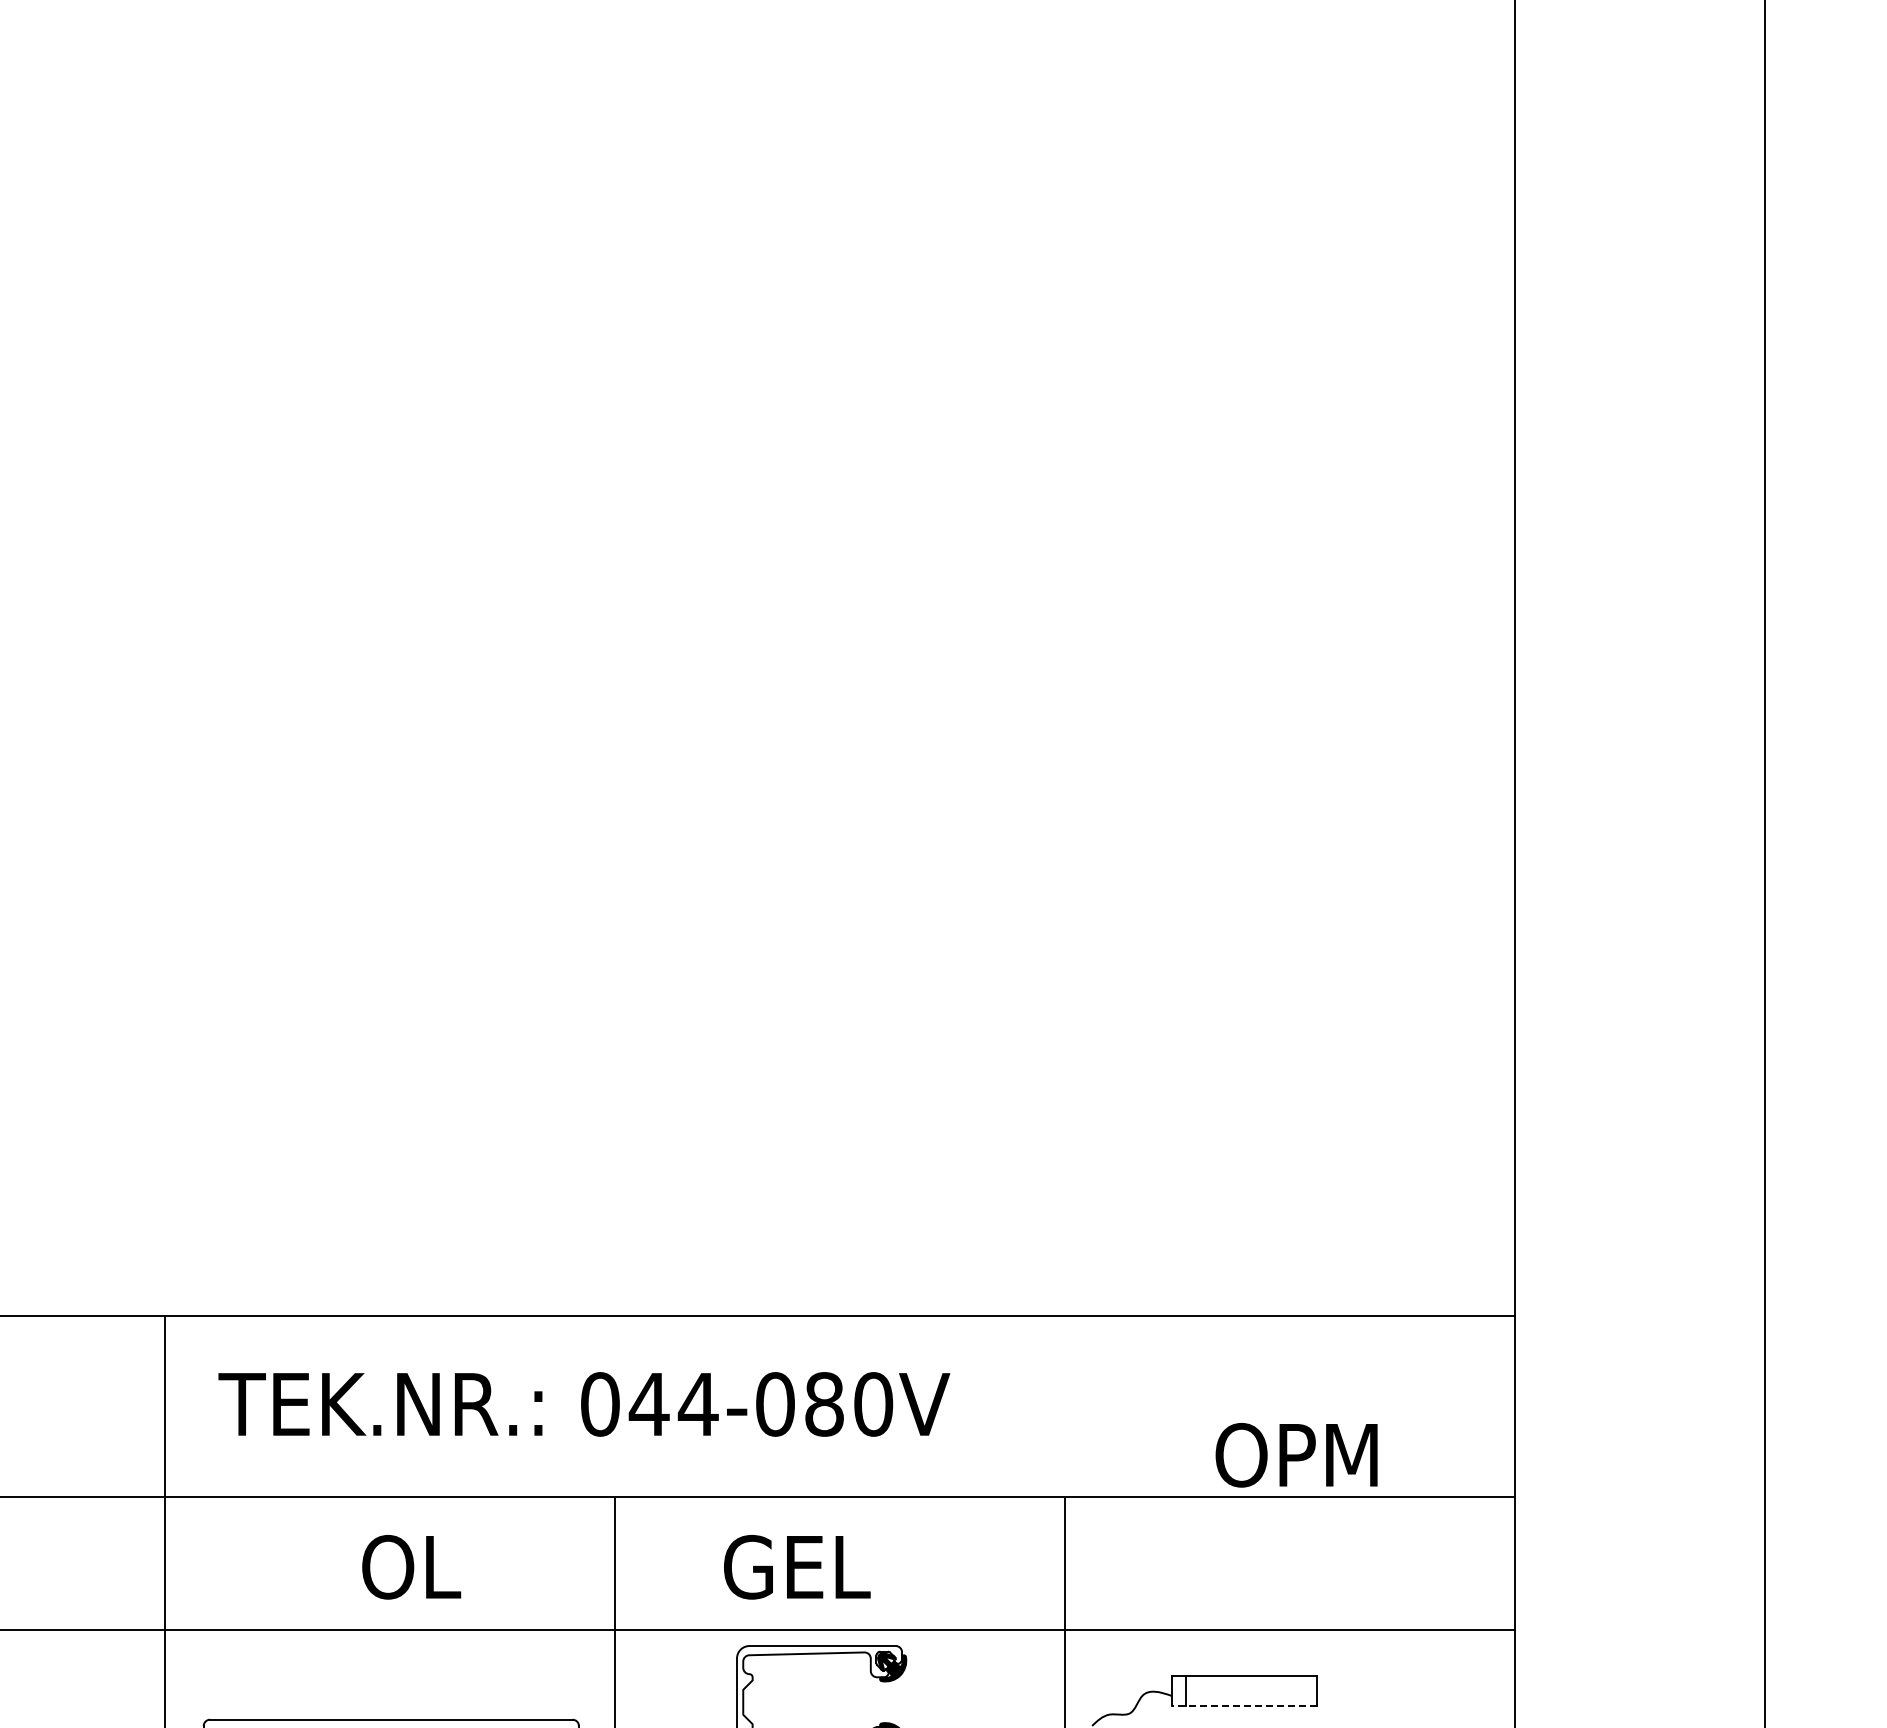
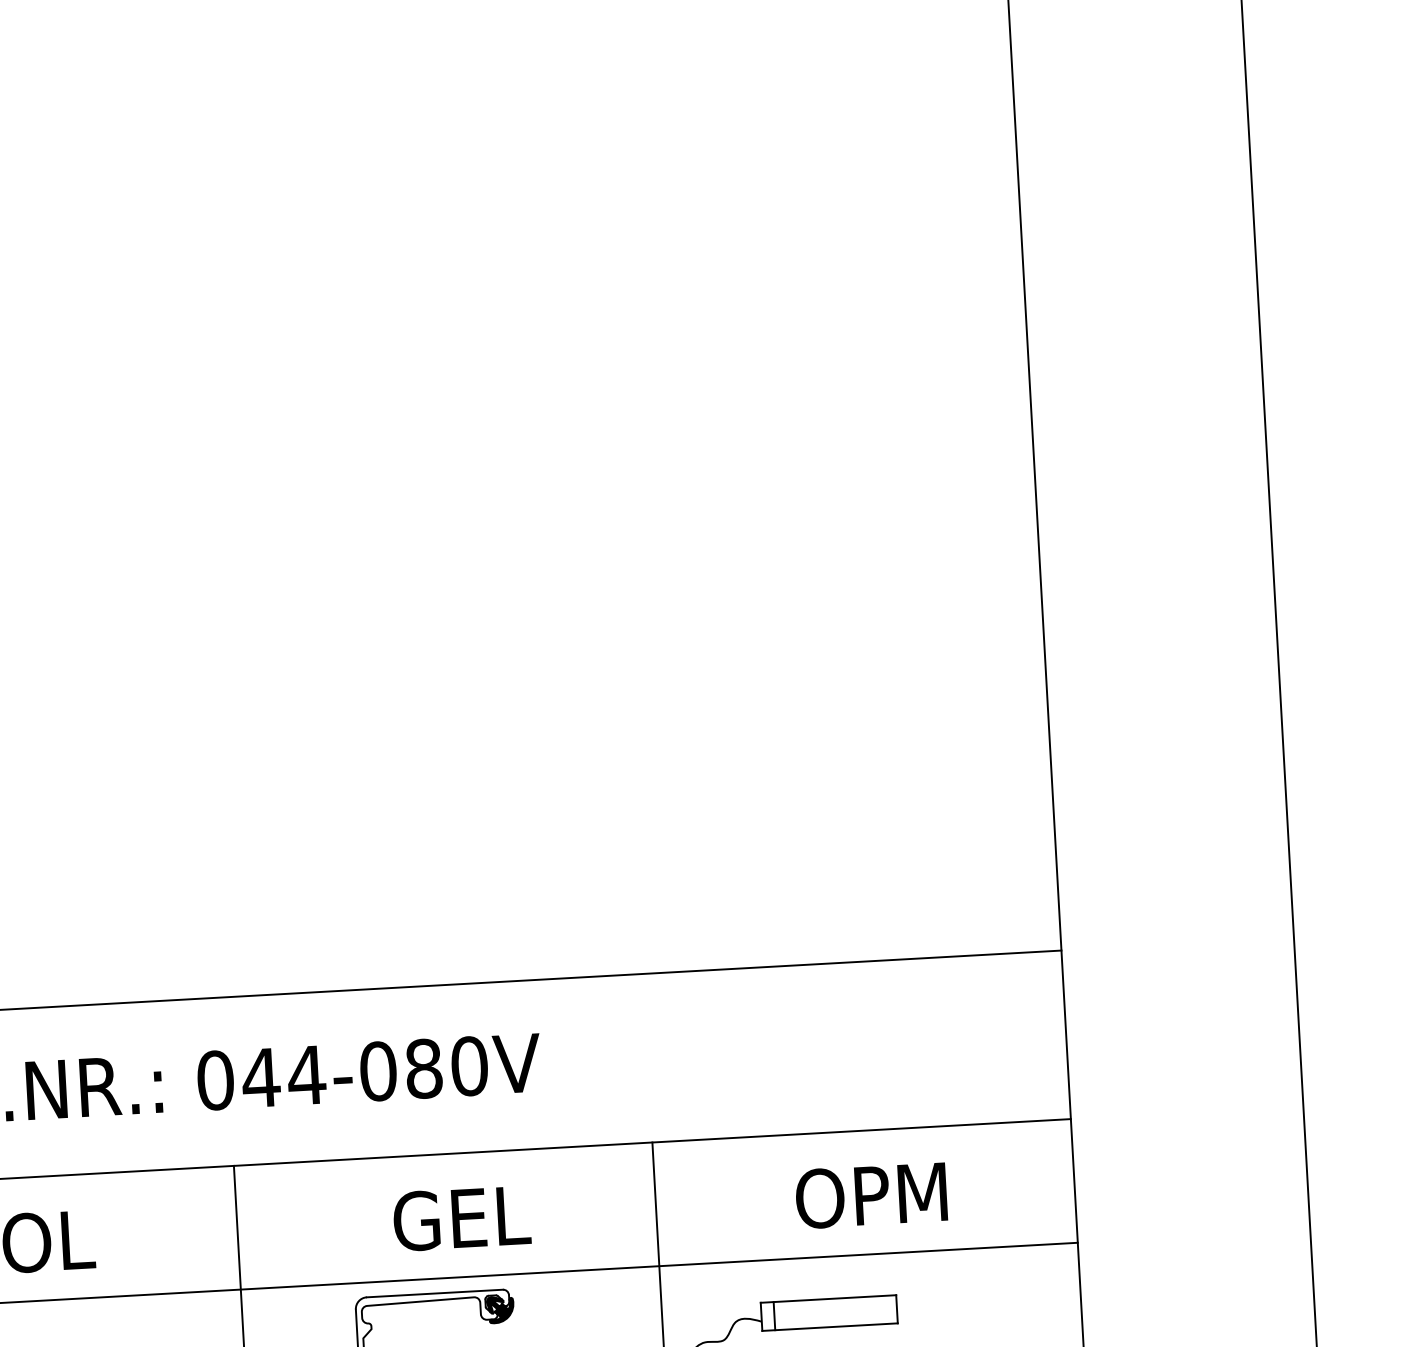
text: (1296, 1455) -> (871, 1195), moved
text: (797, 1567) -> (462, 1218), moved
line: (1244, 1705) -> (830, 1326), dashed -> solid

